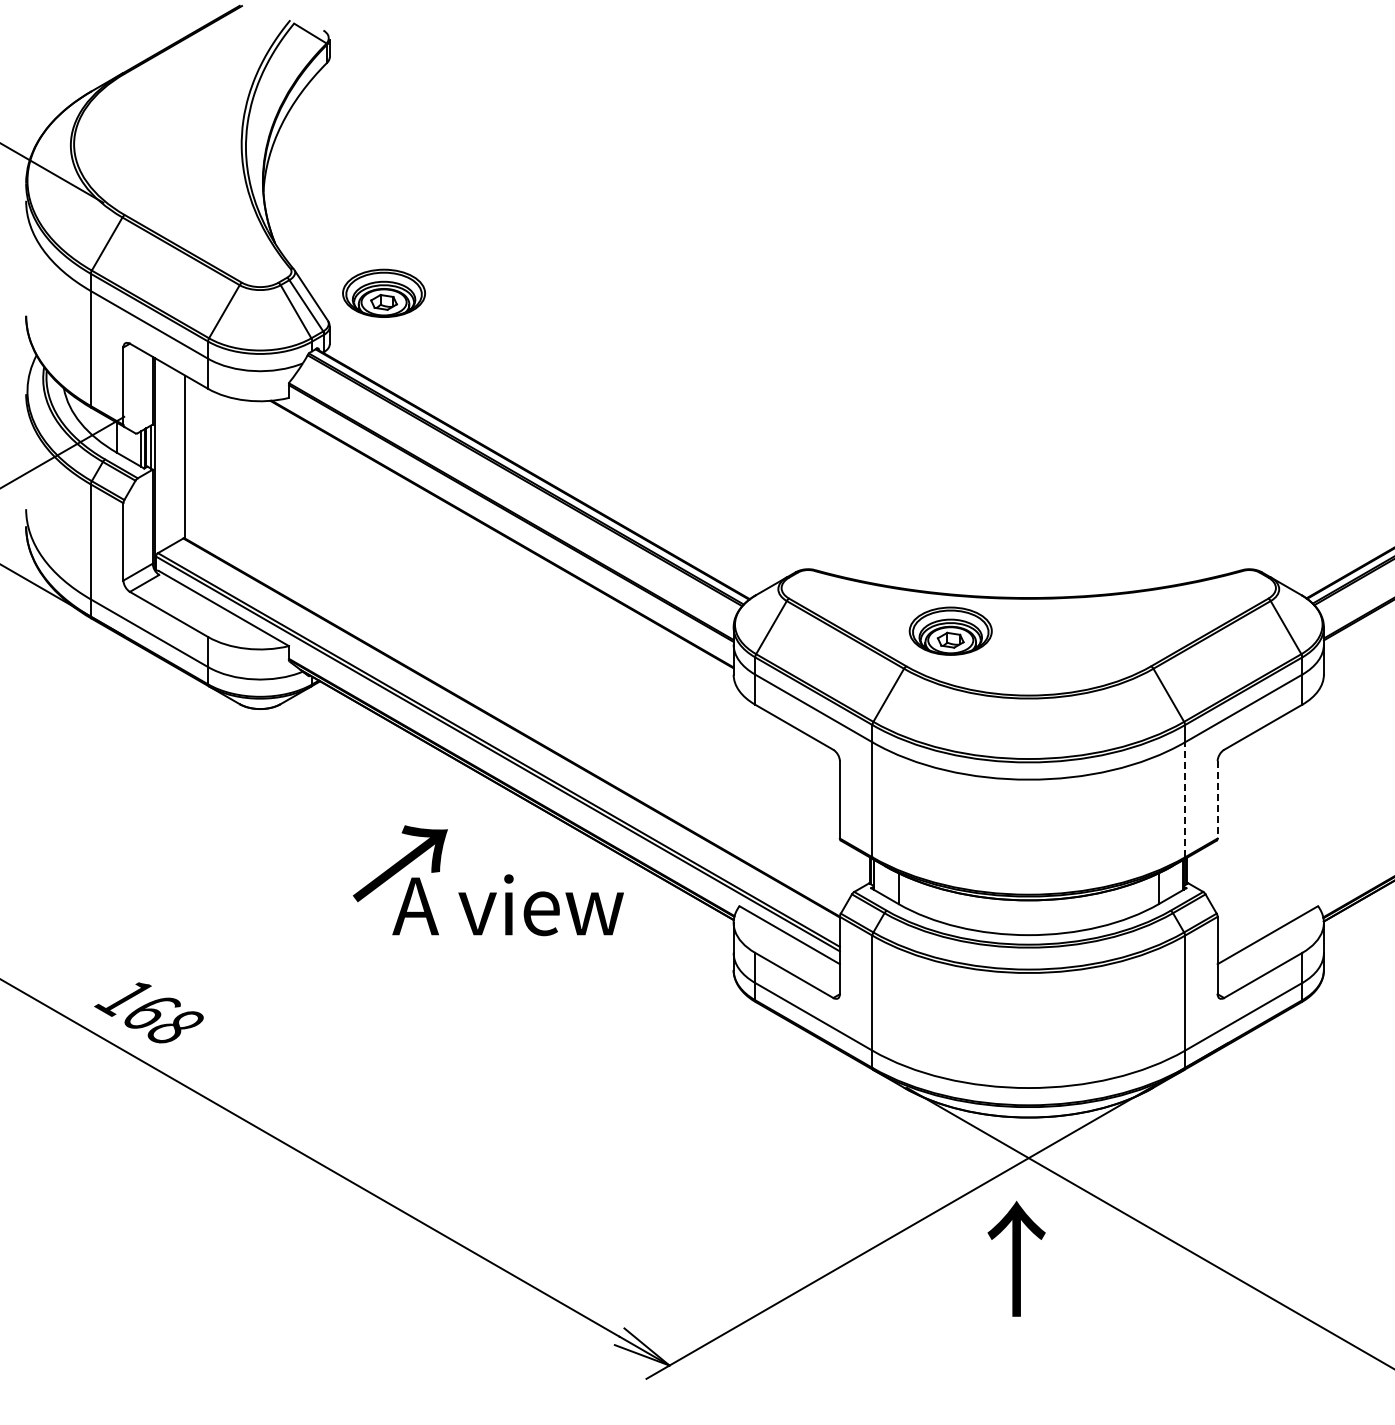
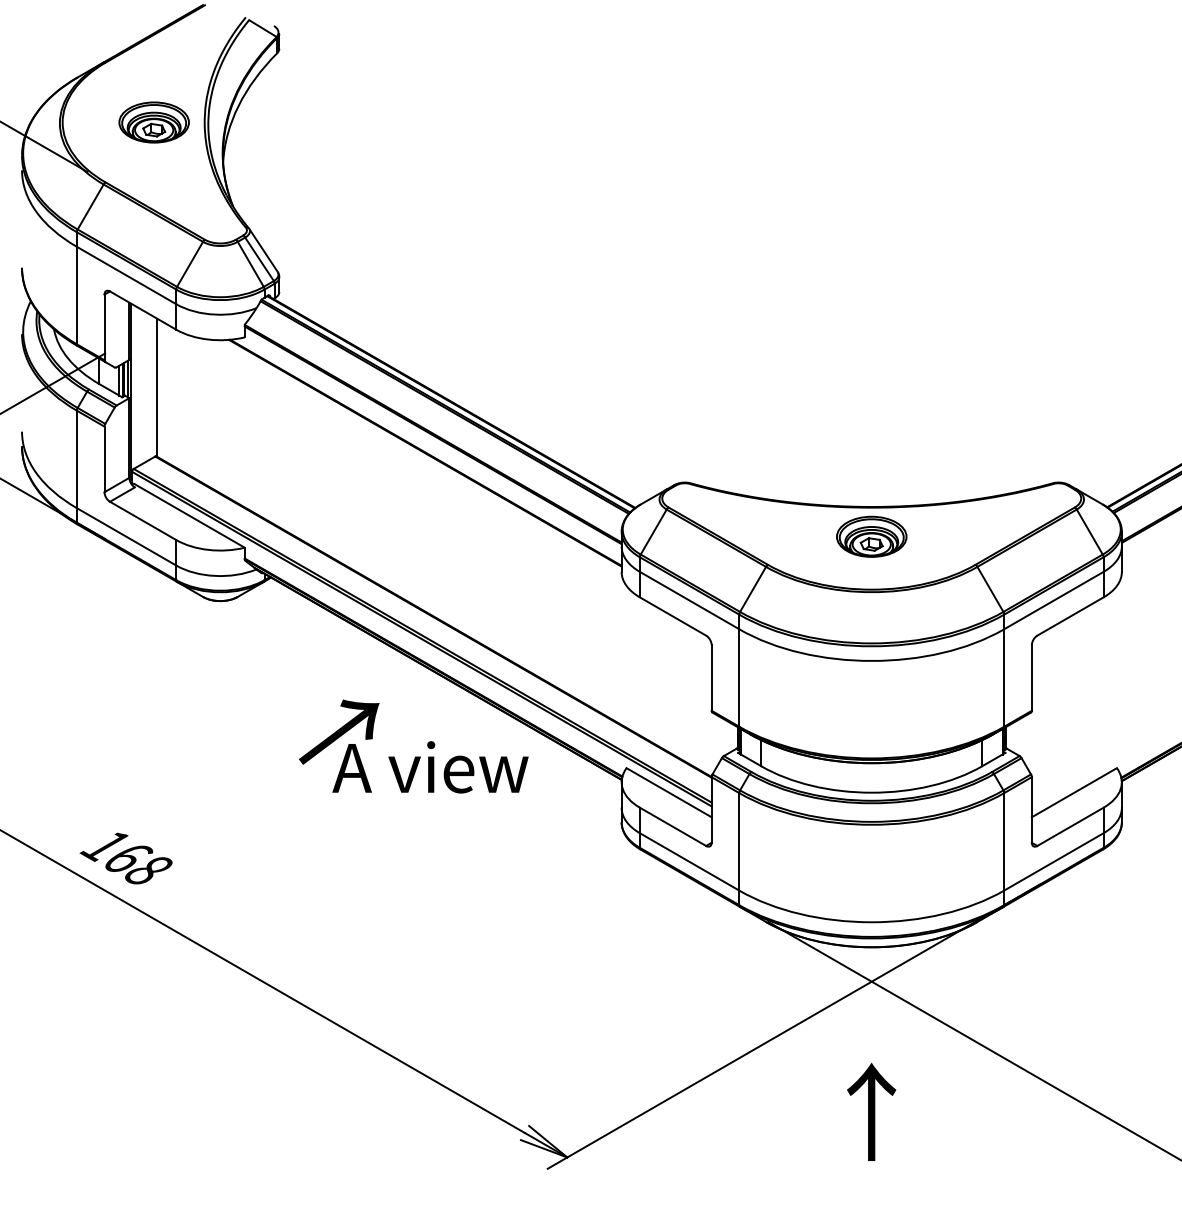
part: (383, 292) -> (153, 121), moved
part: (950, 630) -> (871, 536), moved
line: (1185, 799) -> (1004, 677), dashed -> solid
line: (1217, 799) -> (1031, 677), dashed -> solid
text: (1016, 1258) -> (871, 1111), moved

